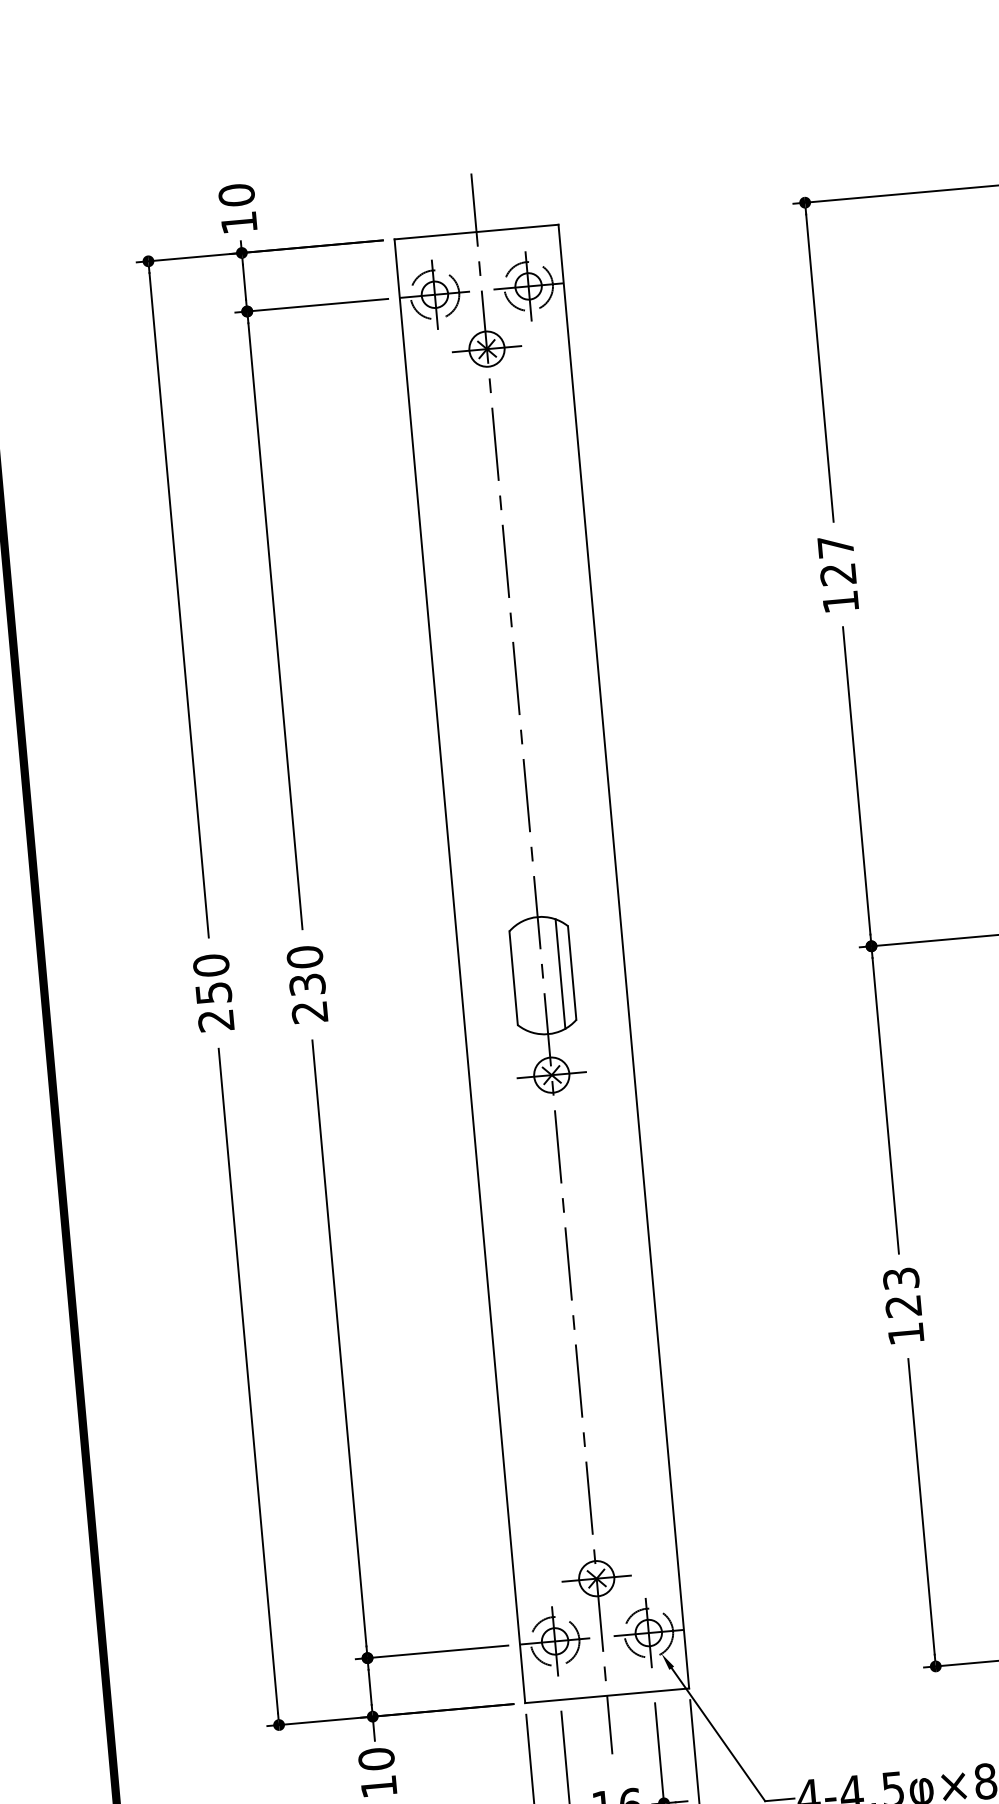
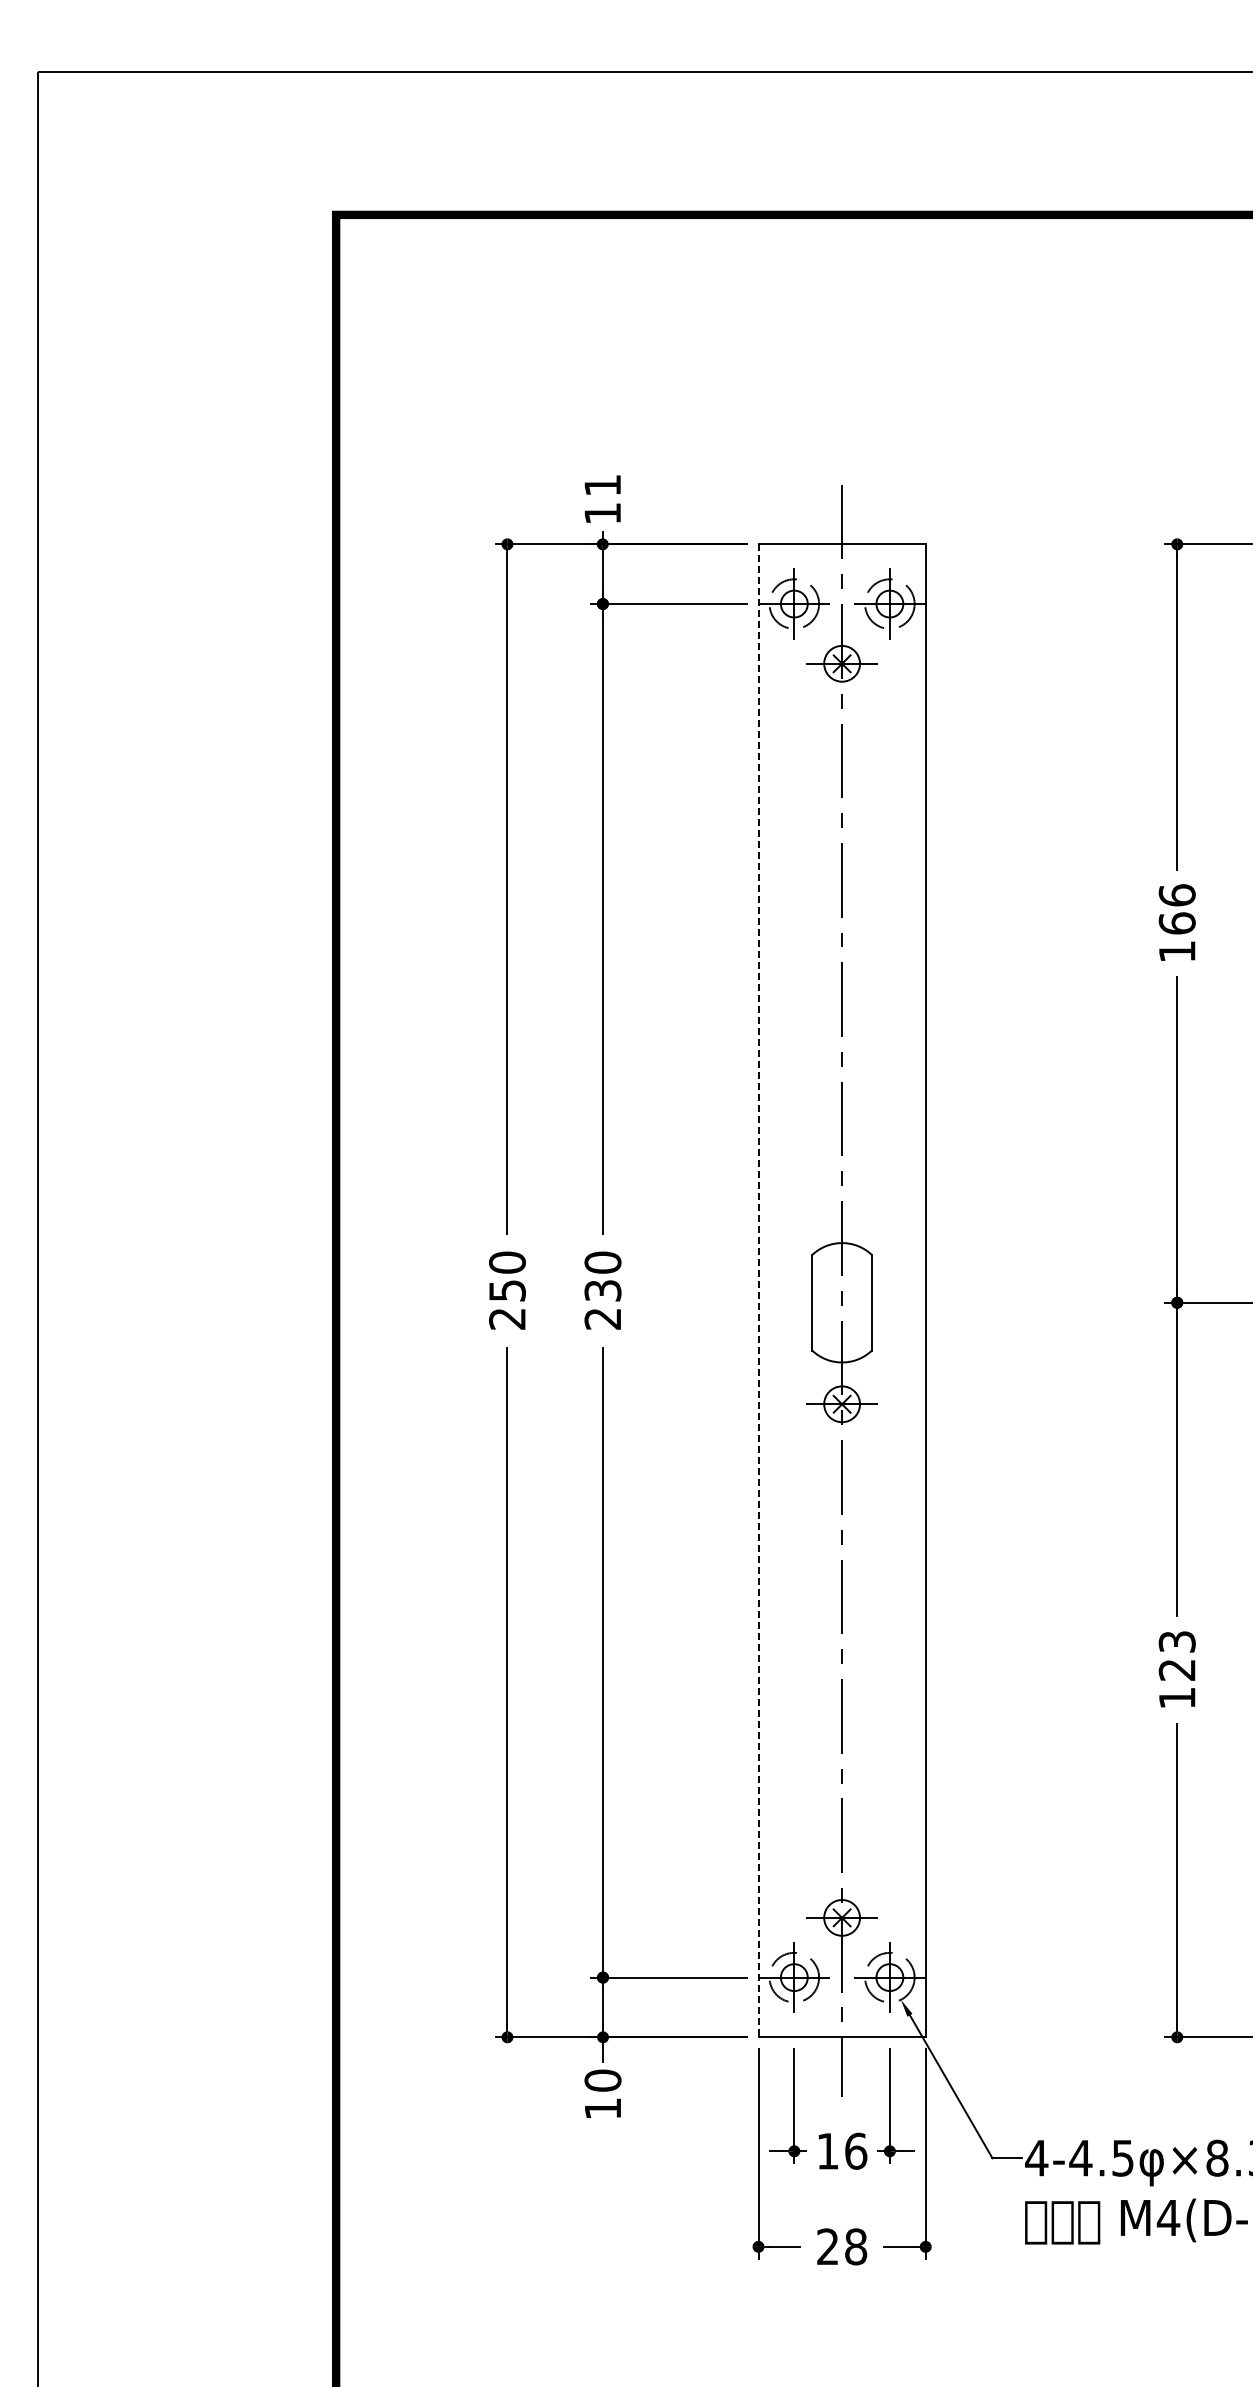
text: (236, 195) -> (602, 485), 10 -> 11
text: (836, 560) -> (1176, 909), 127 -> 166
line: (459, 971) -> (758, 1291), solid -> dashed
line: (560, 973) -> (860, 1302), removed

